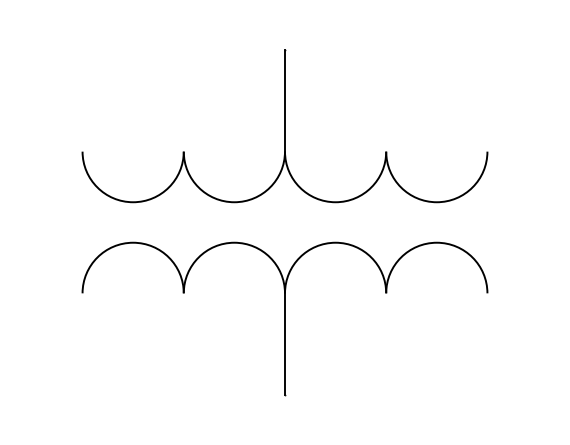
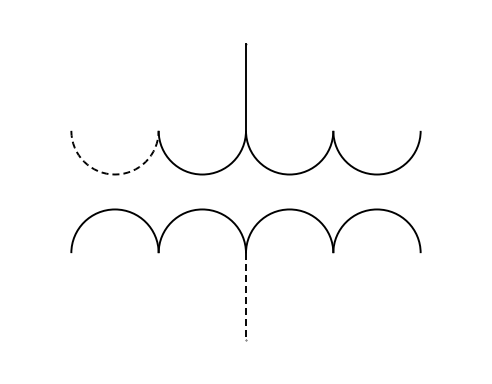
arc: (133, 202) -> (115, 174), solid -> dashed
line: (284, 343) -> (245, 296), solid -> dashed

